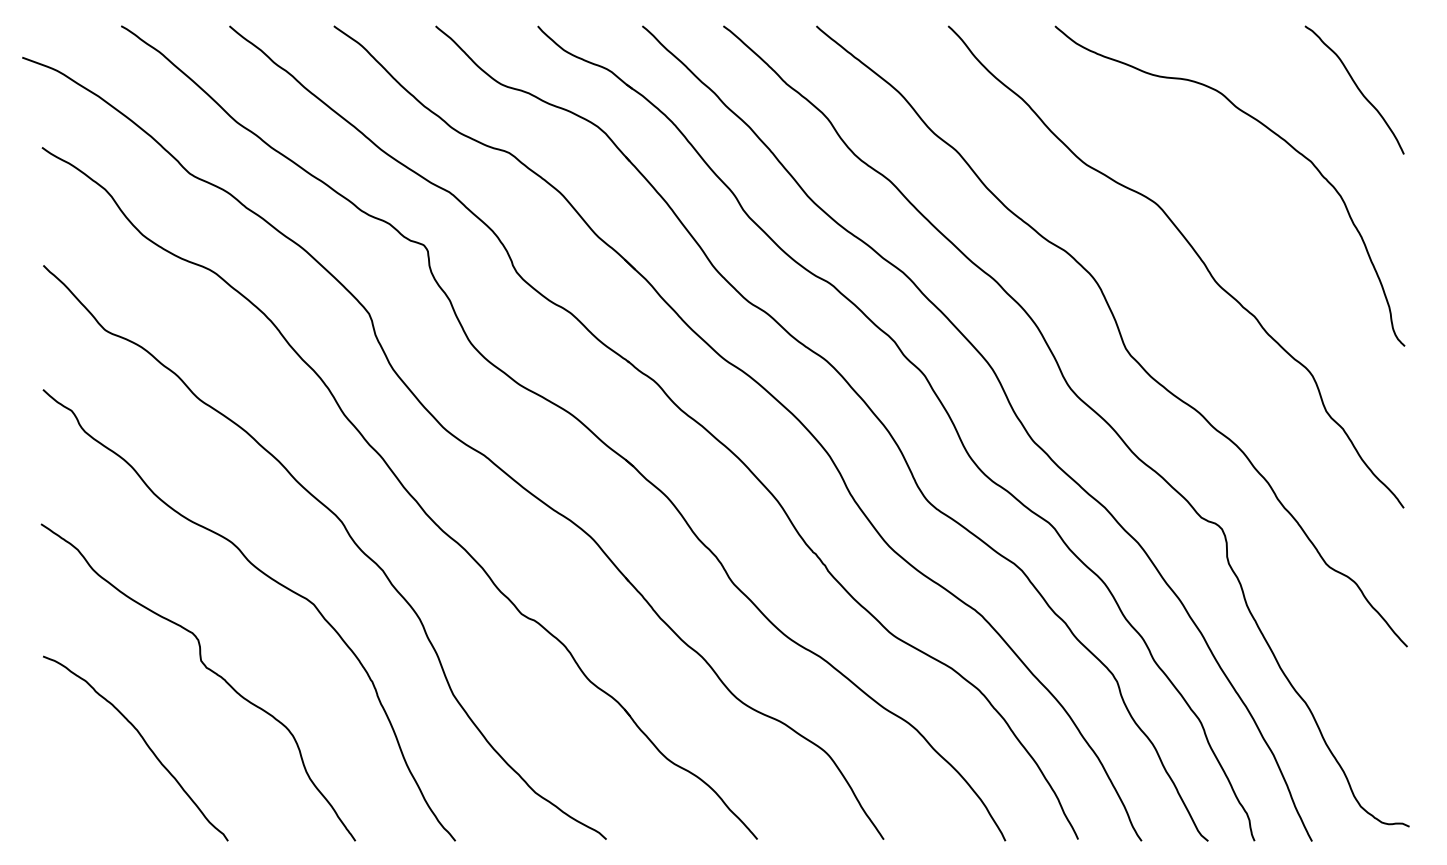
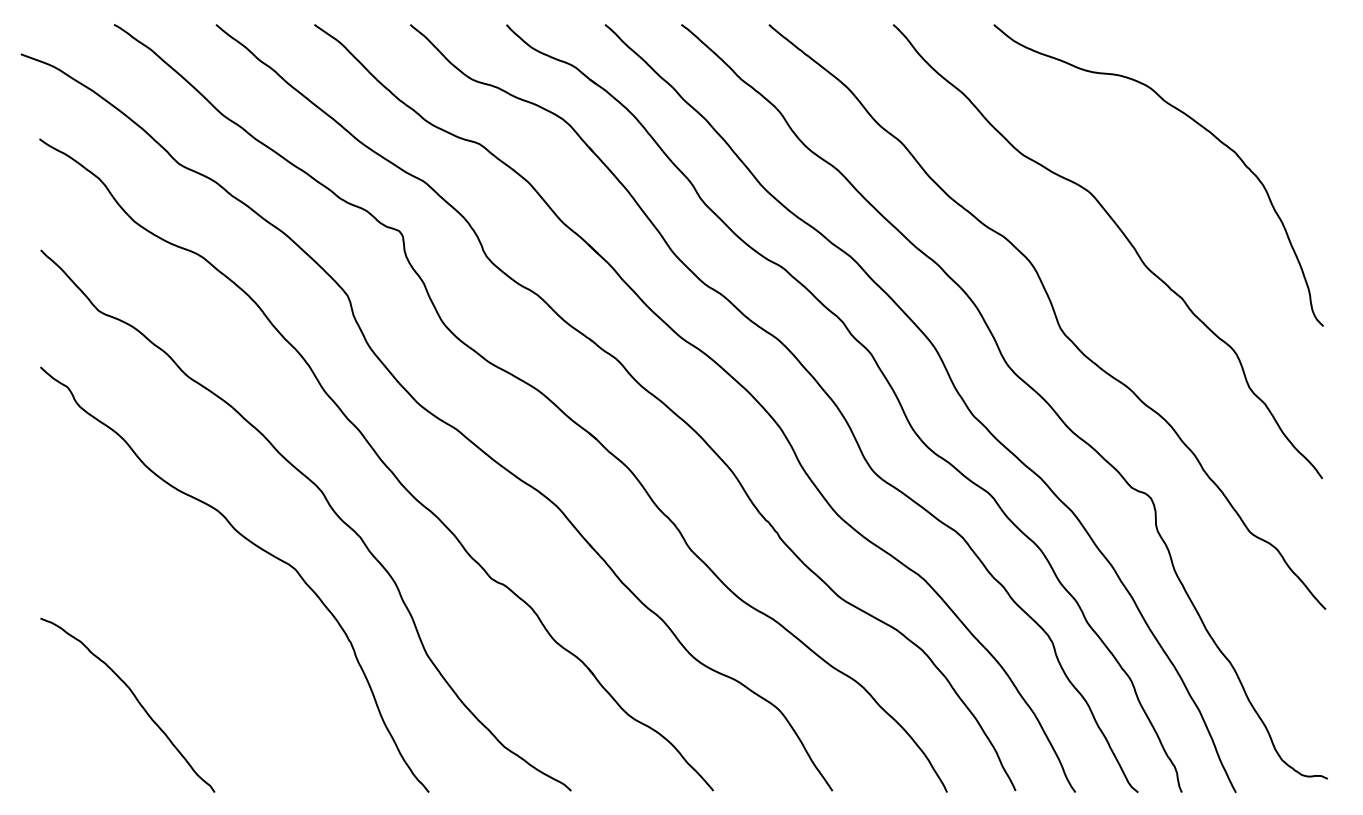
curve: (1356, 87) -> (1277, 82), removed
curve: (205, 668) -> (193, 629), removed

